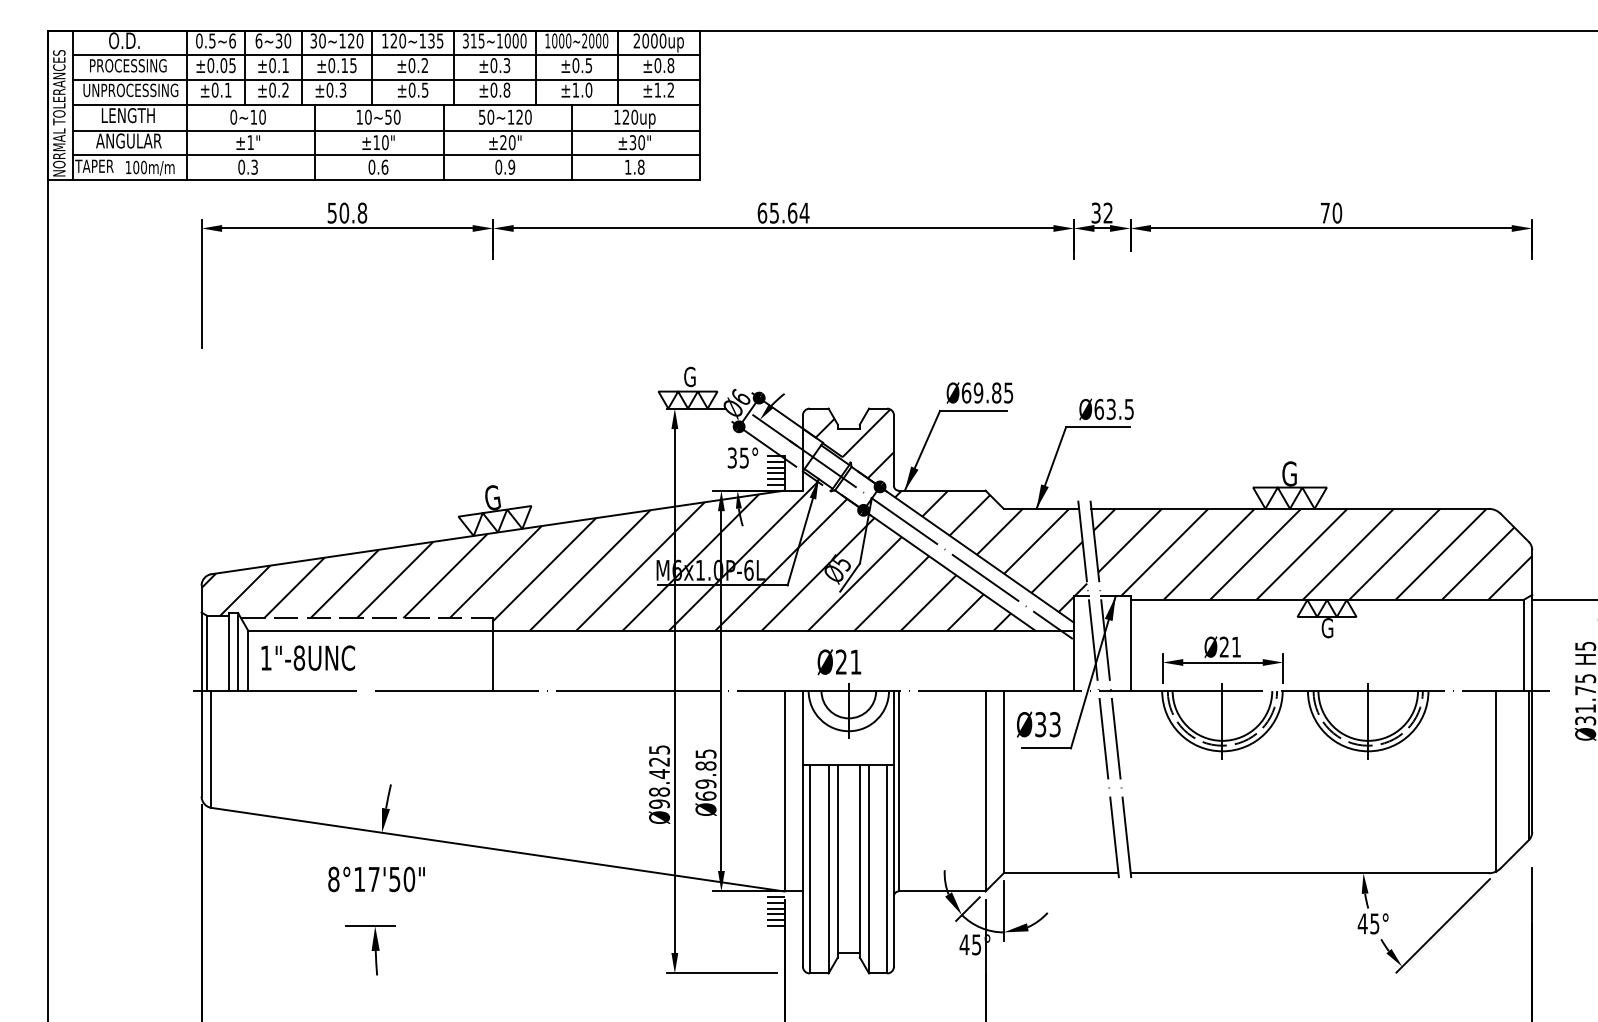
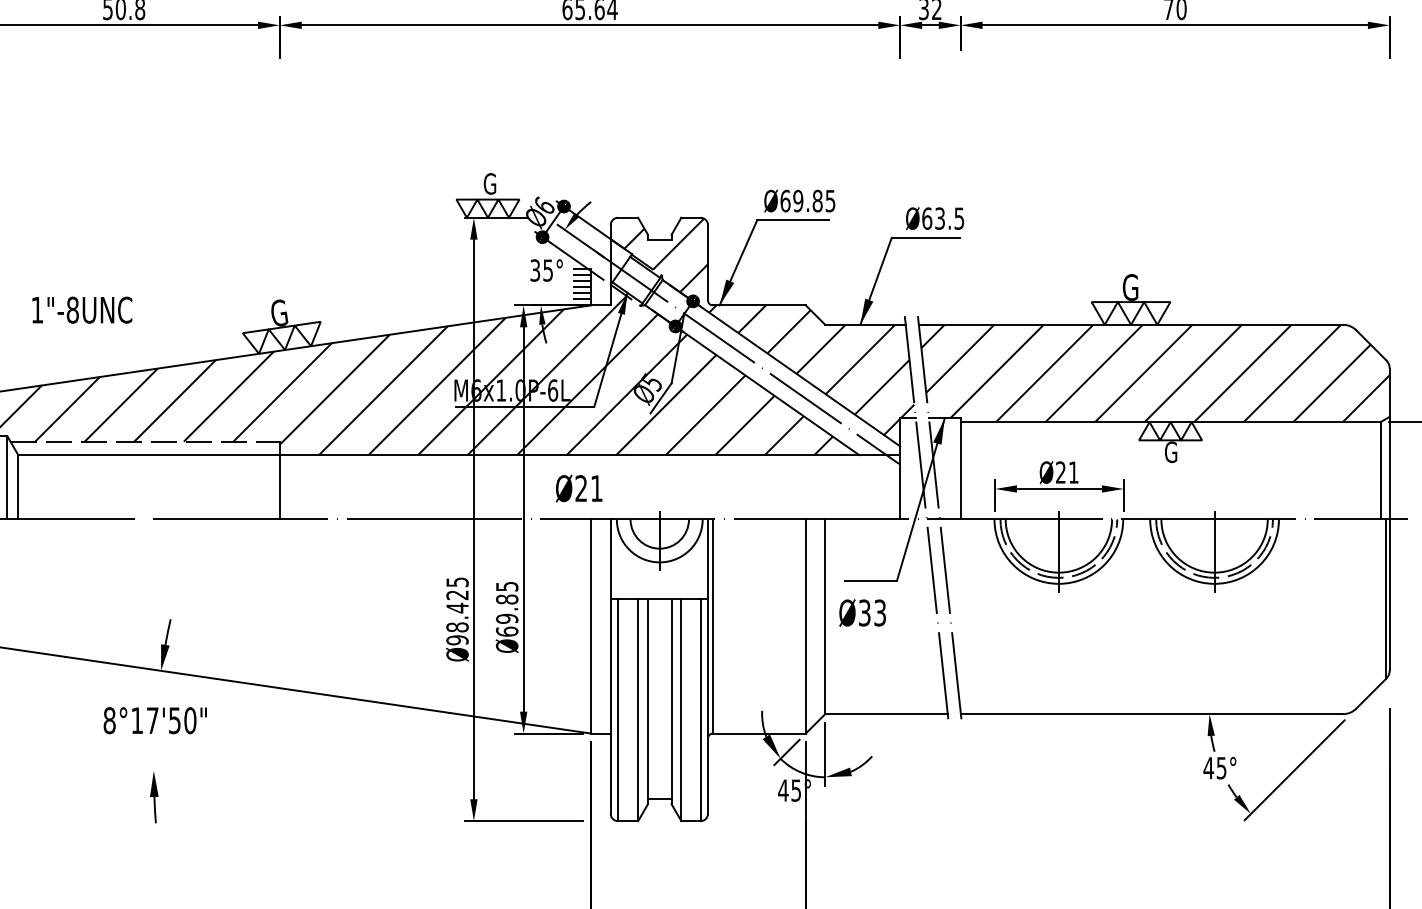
text: (307, 657) -> (81, 309), moved
text: (839, 662) -> (579, 488), moved
text: (1038, 724) -> (862, 612), moved
line: (1495, 781) -> (1350, 616), removed
hatch: (775, 908) -> (581, 751), removed
line: (370, 926) -> (148, 770), removed

